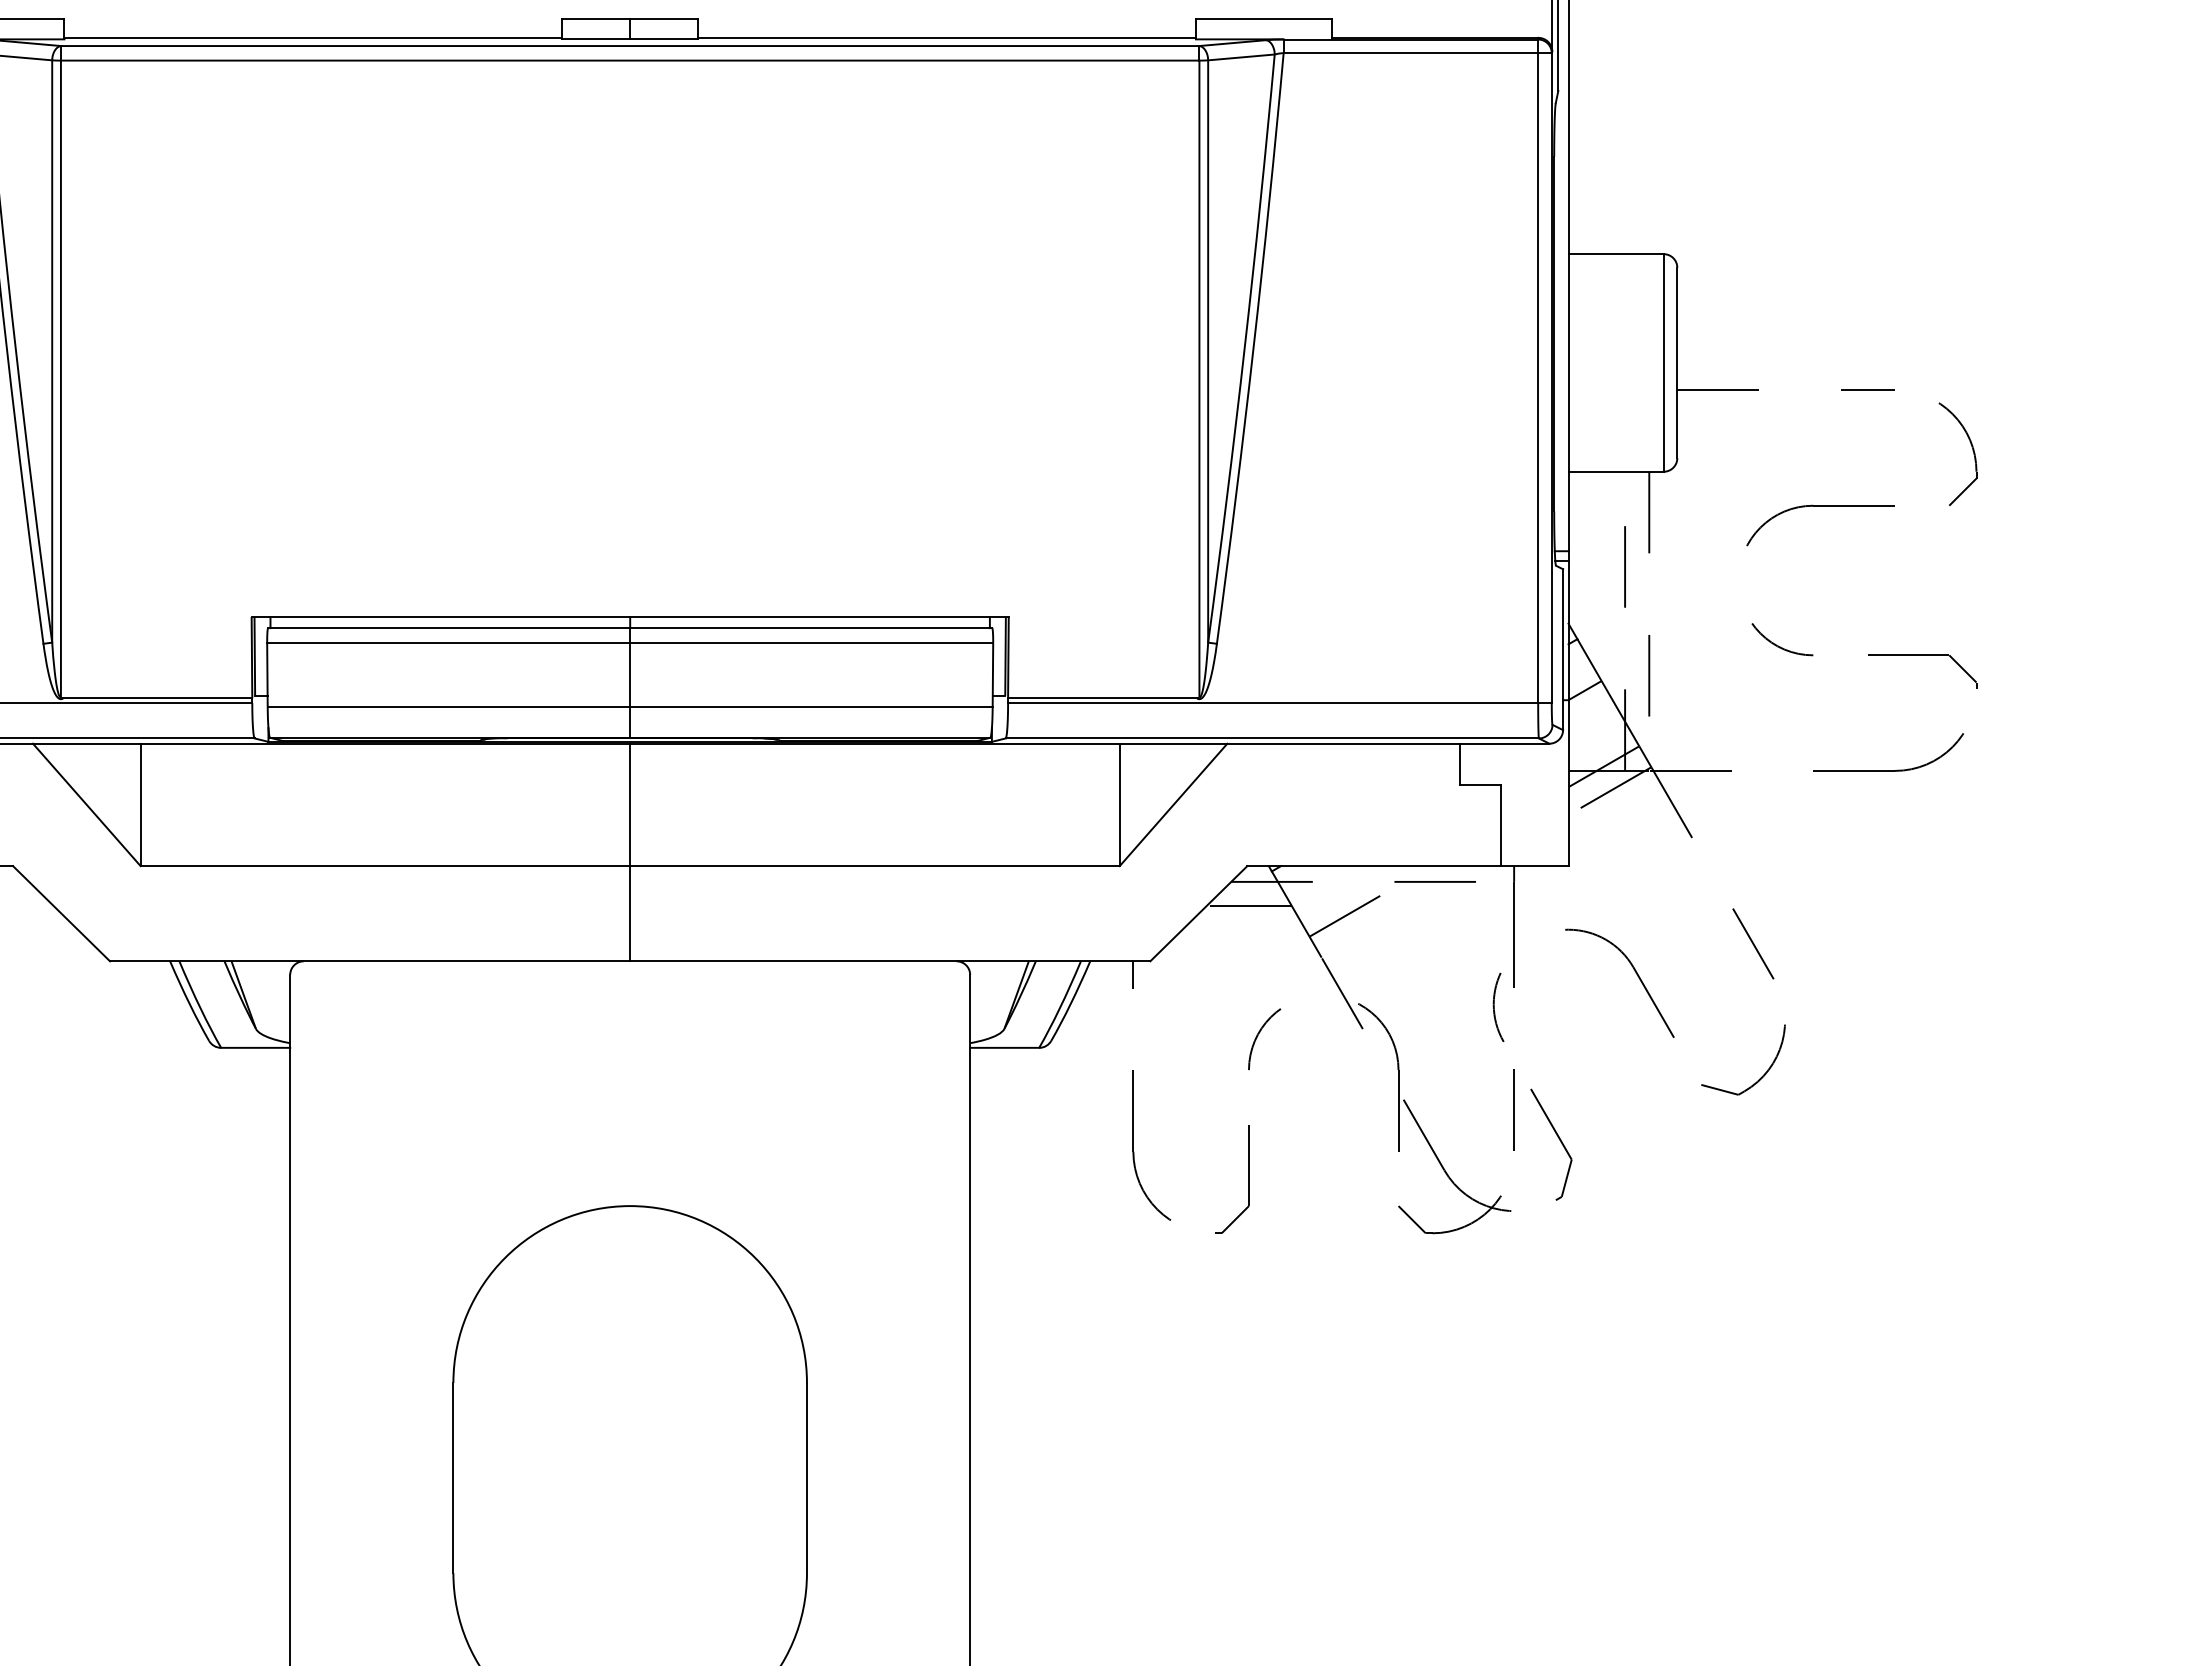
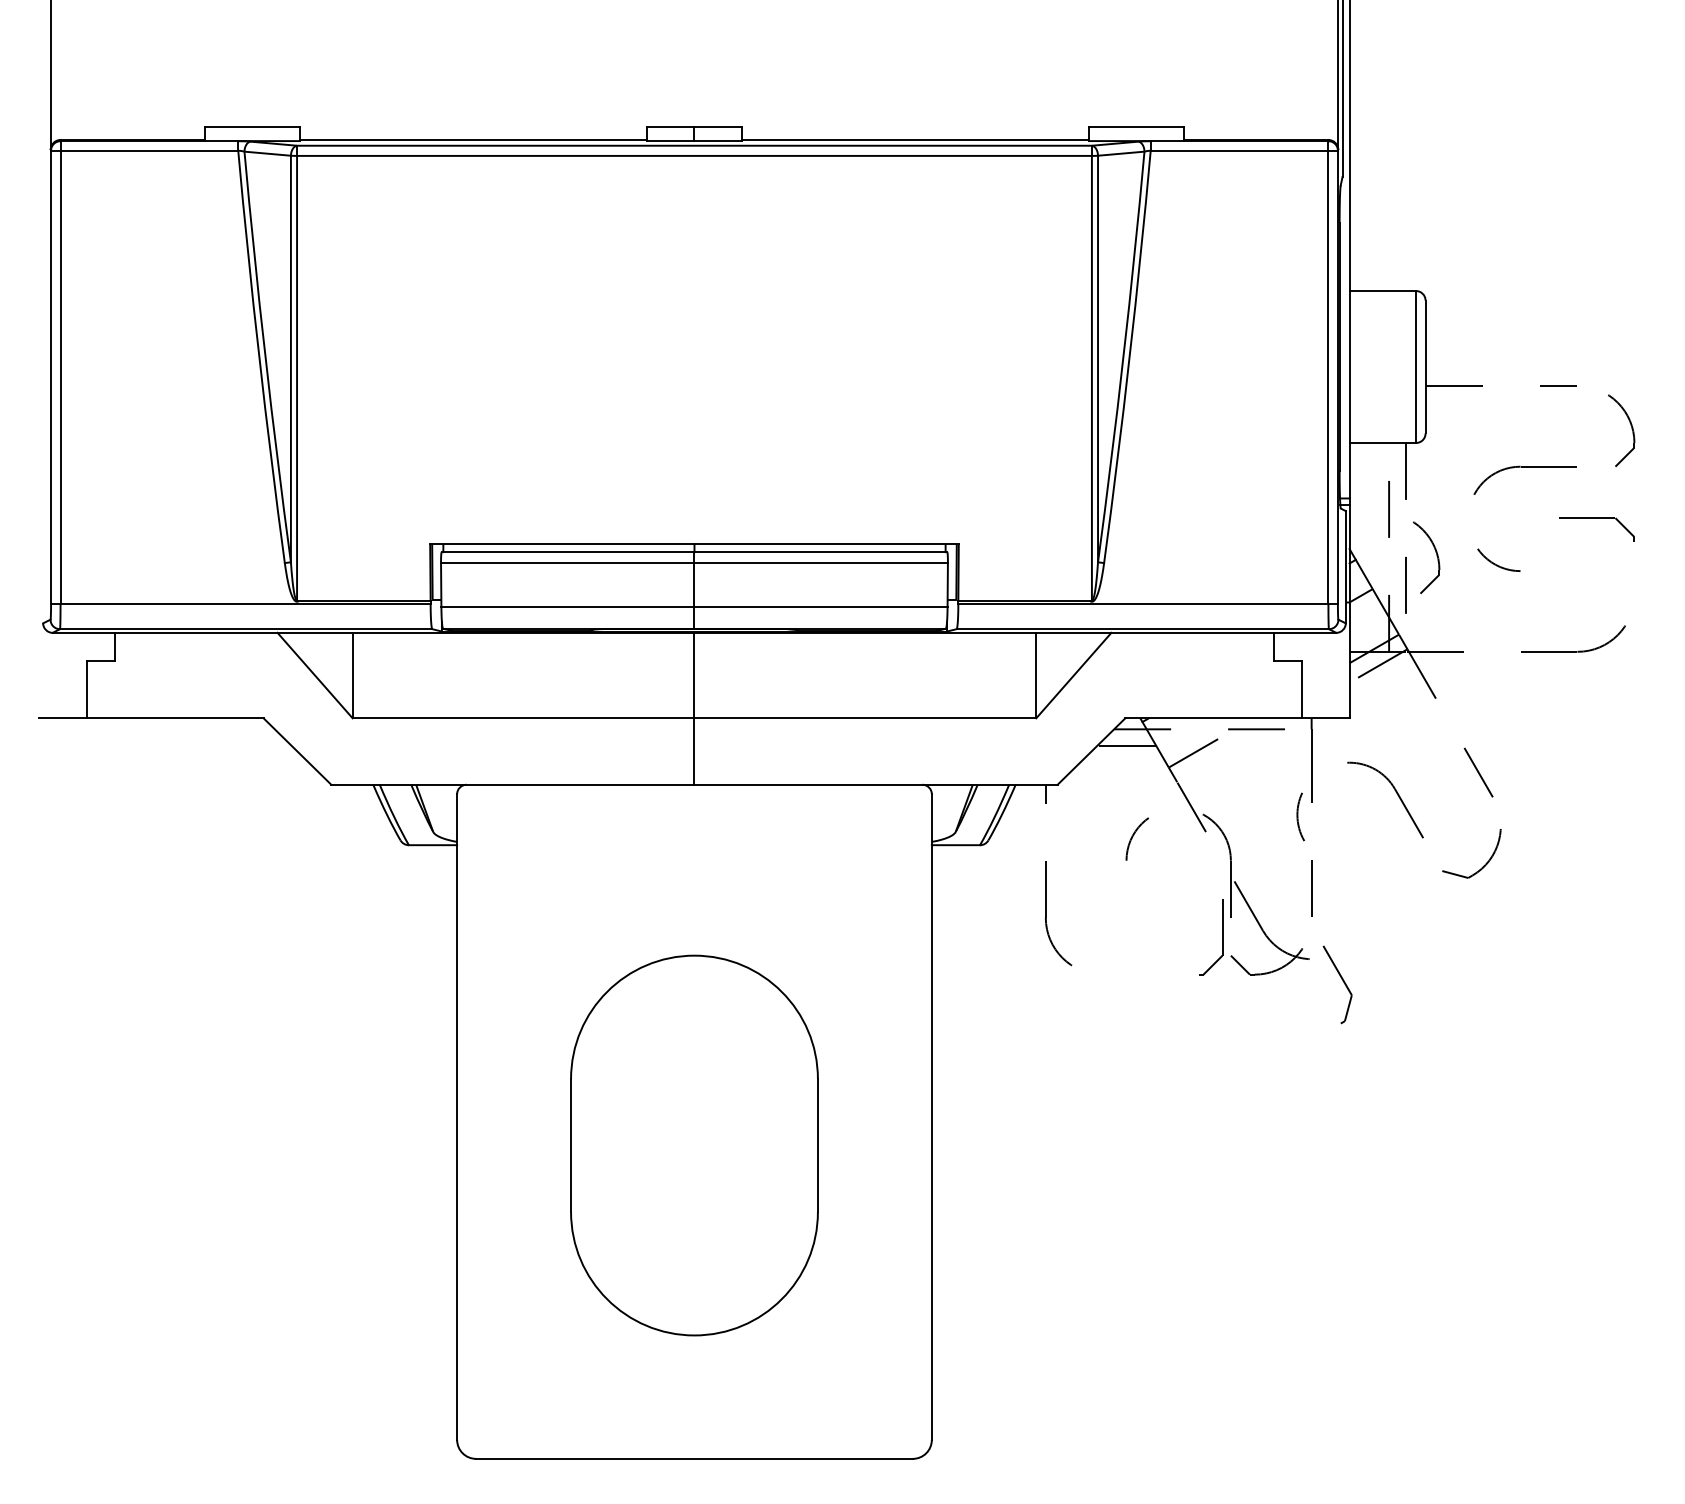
part: (1692, 634) -> (1436, 556), added
part: (1922, 655) -> (1596, 518), moved
part: (1551, 1144) -> (1337, 984), moved
part: (1248, 1180) -> (1222, 937), moved

